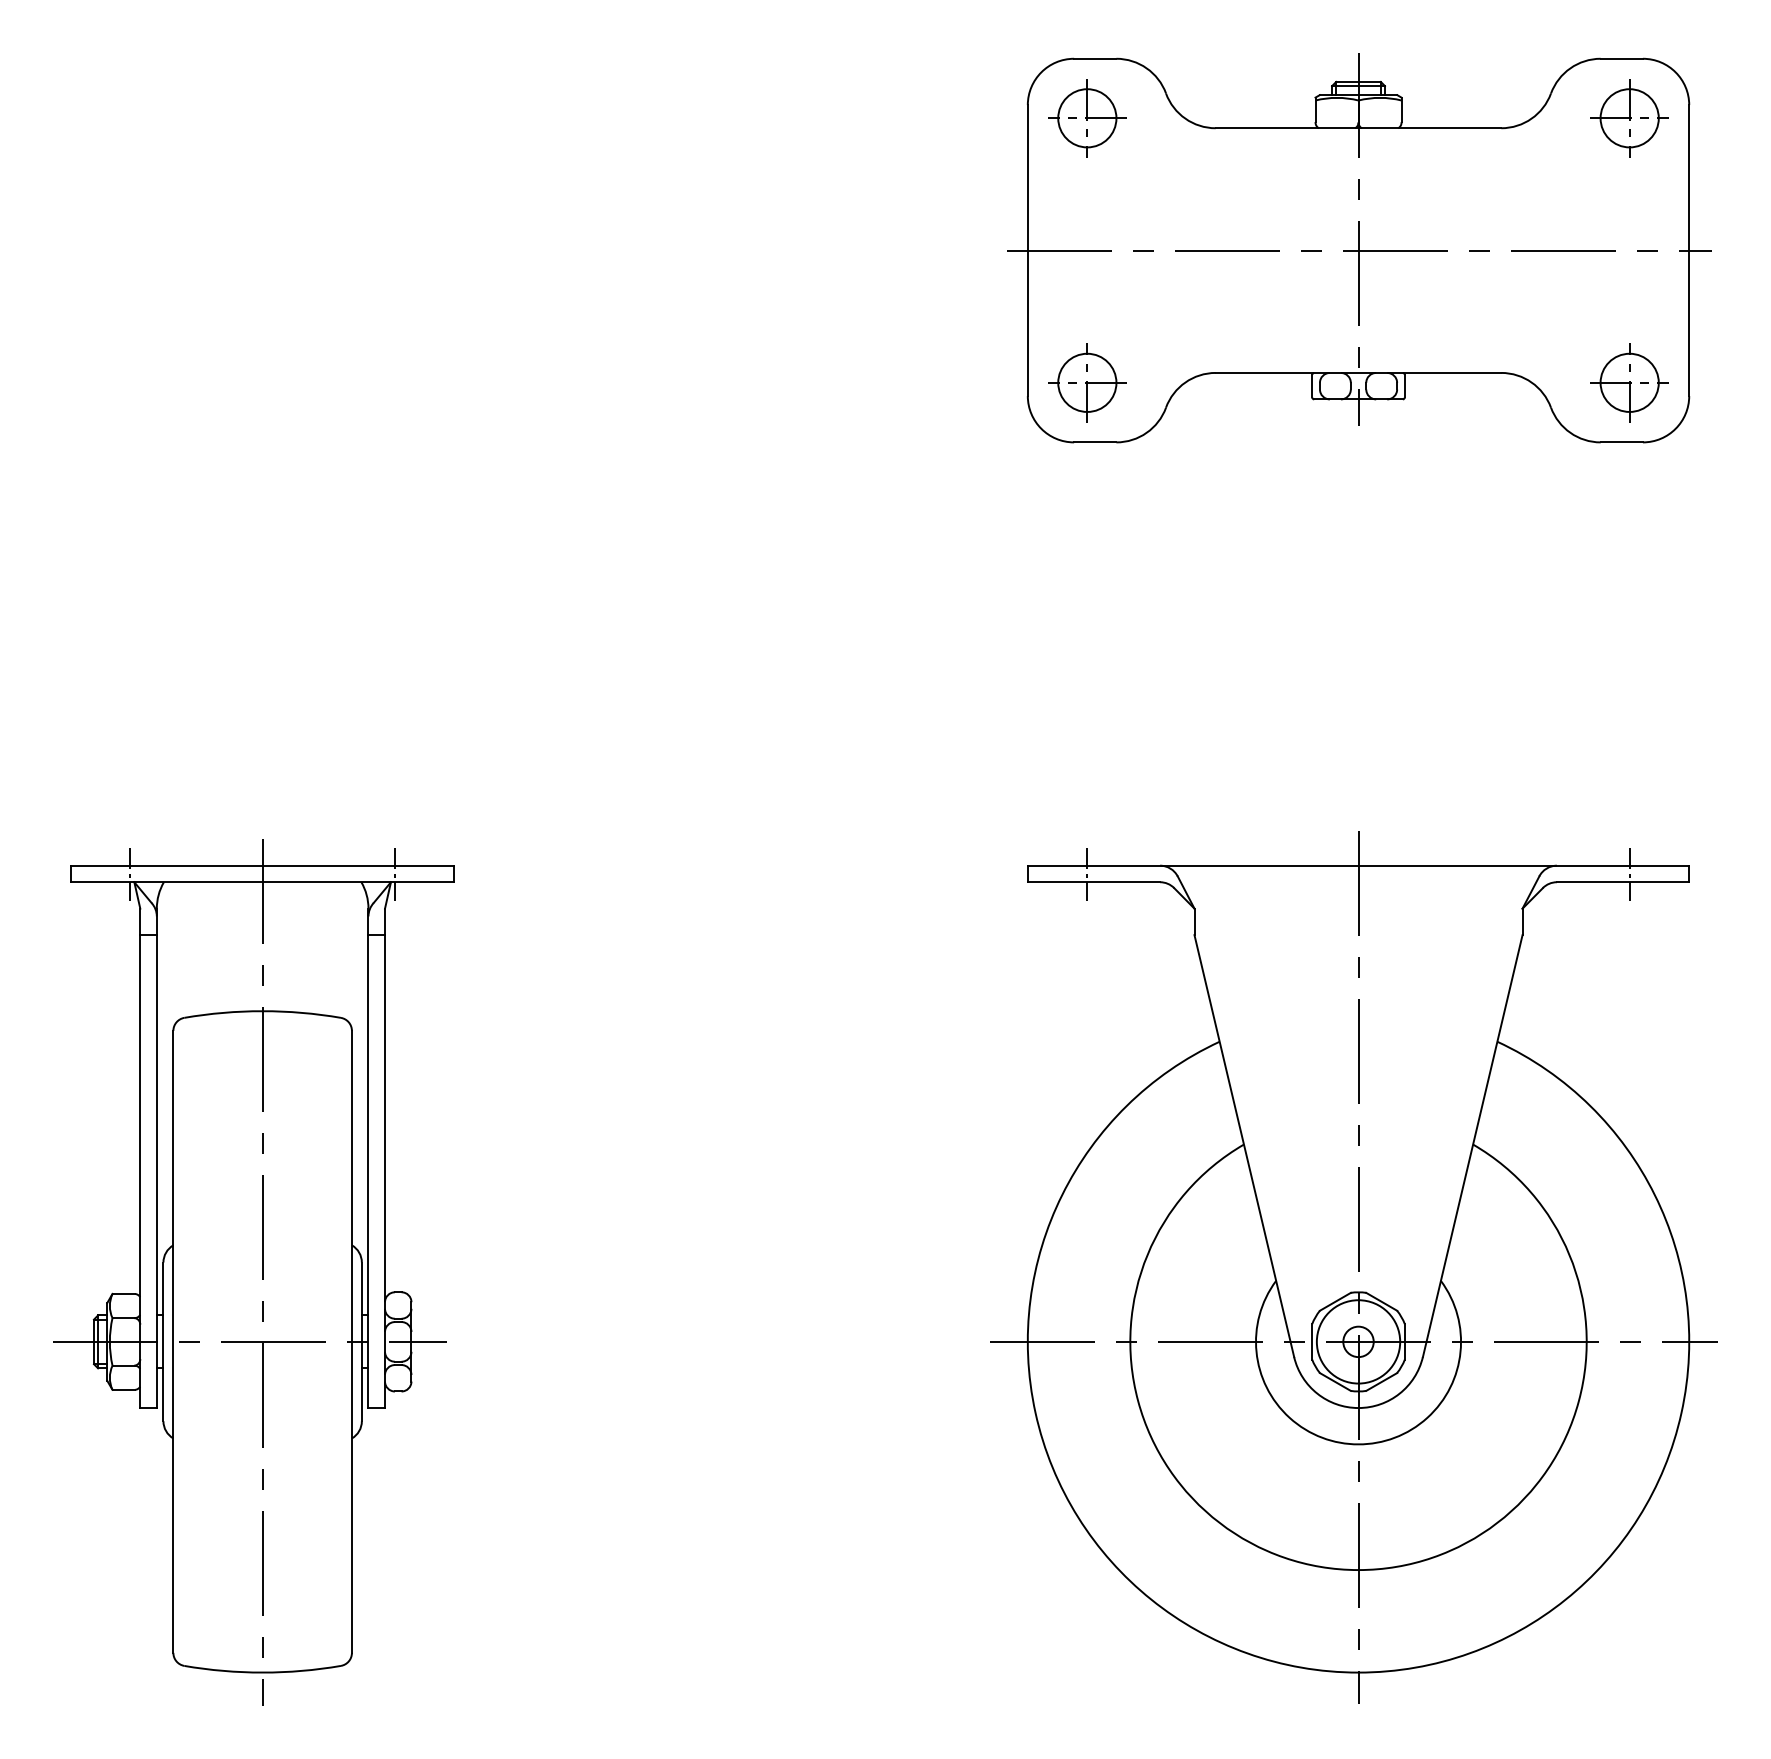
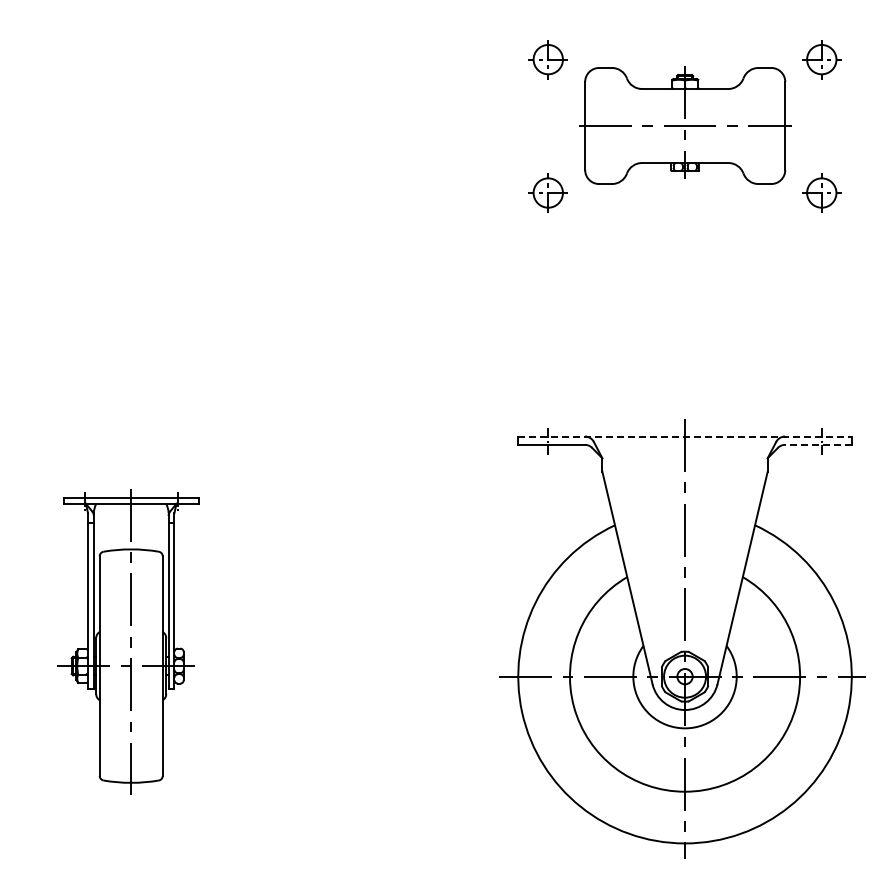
part: (1359, 248) -> (685, 125), size x0.6
line: (1359, 865) -> (685, 436), solid -> dashed
line: (1621, 881) -> (817, 444), solid -> dashed
part: (254, 1272) -> (128, 641), size x0.7

